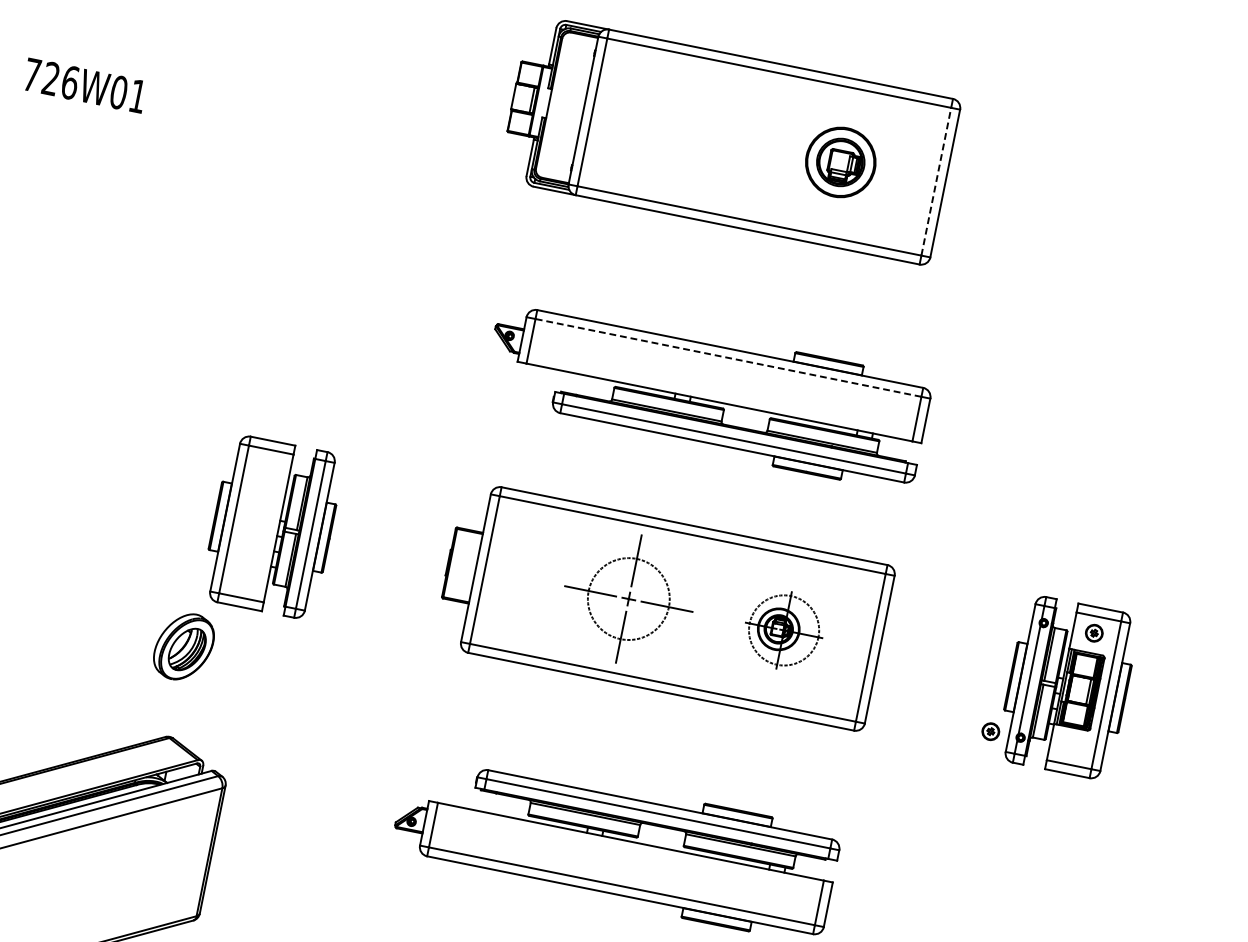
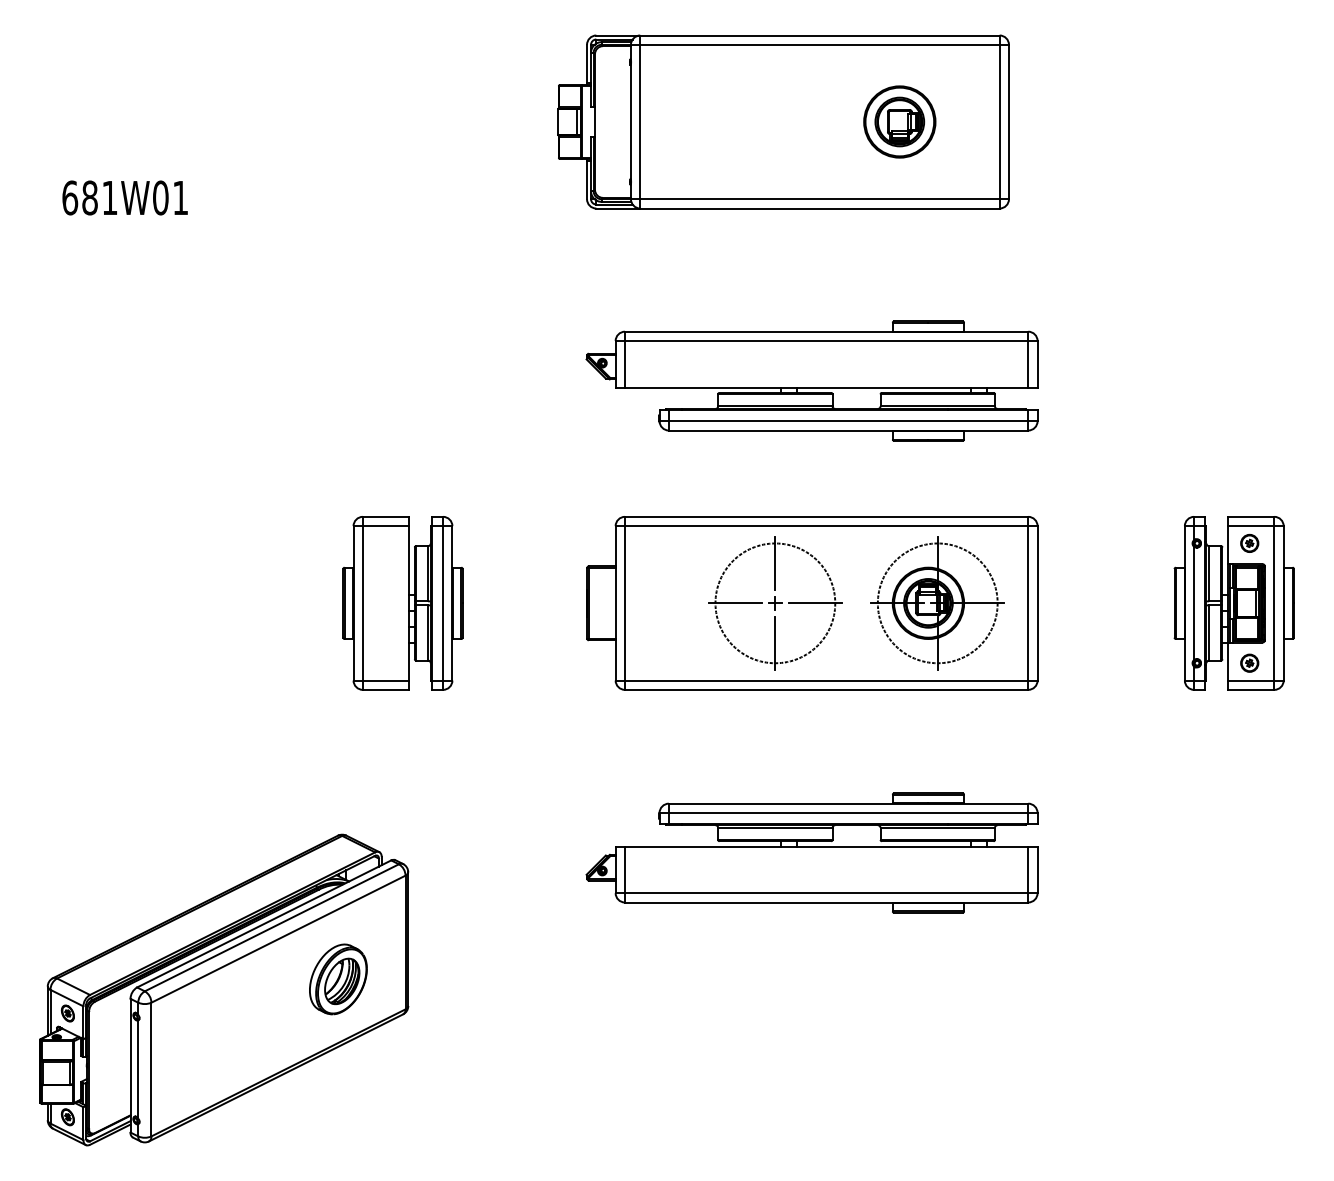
text: (50, 78) -> (89, 197), 726W01 -> 681W01
line: (936, 181) -> (999, 121), dashed -> solid
line: (728, 358) -> (826, 341), dashed -> solid
circle: (628, 599) -> (775, 603), size x1.43
part: (783, 630) -> (937, 603), size x1.67
part: (184, 646) -> (338, 979), moved
part: (990, 730) -> (1249, 662), moved

